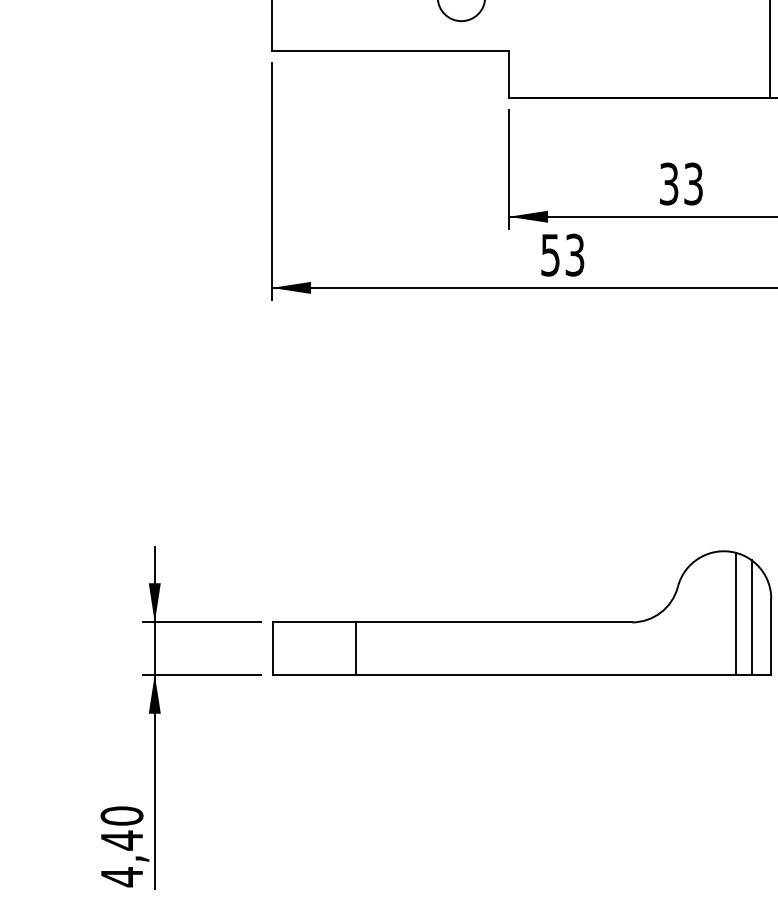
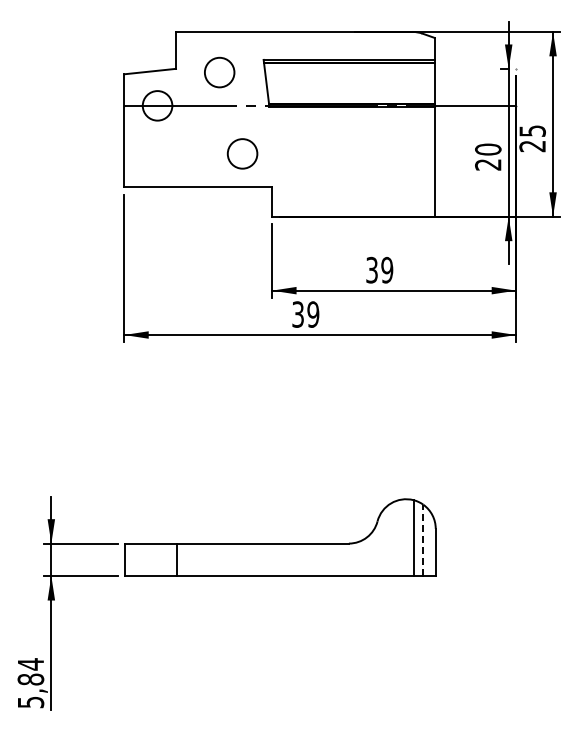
text: (693, 184) -> (387, 270), 33 -> 39
text: (563, 255) -> (306, 314), 53 -> 39
line: (751, 617) -> (423, 540), solid -> dashed
text: (121, 846) -> (30, 683), 4,40 -> 5,84

